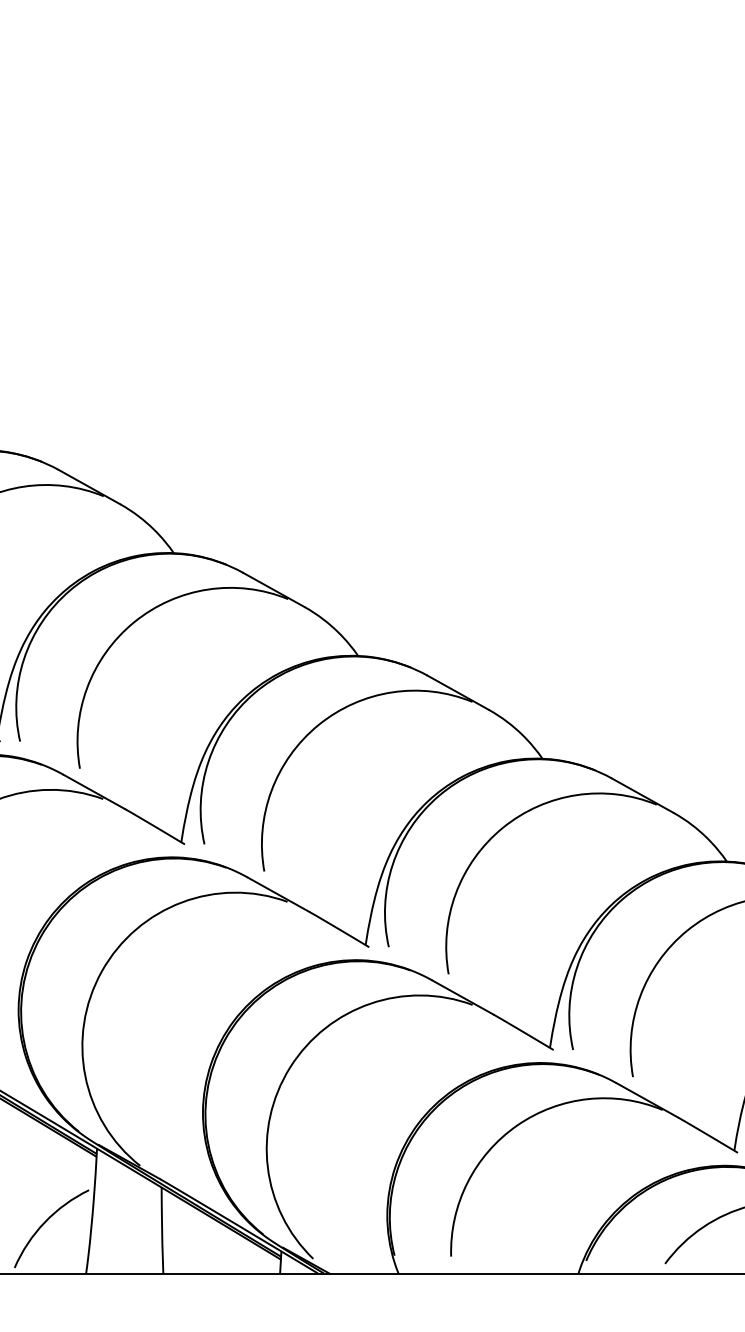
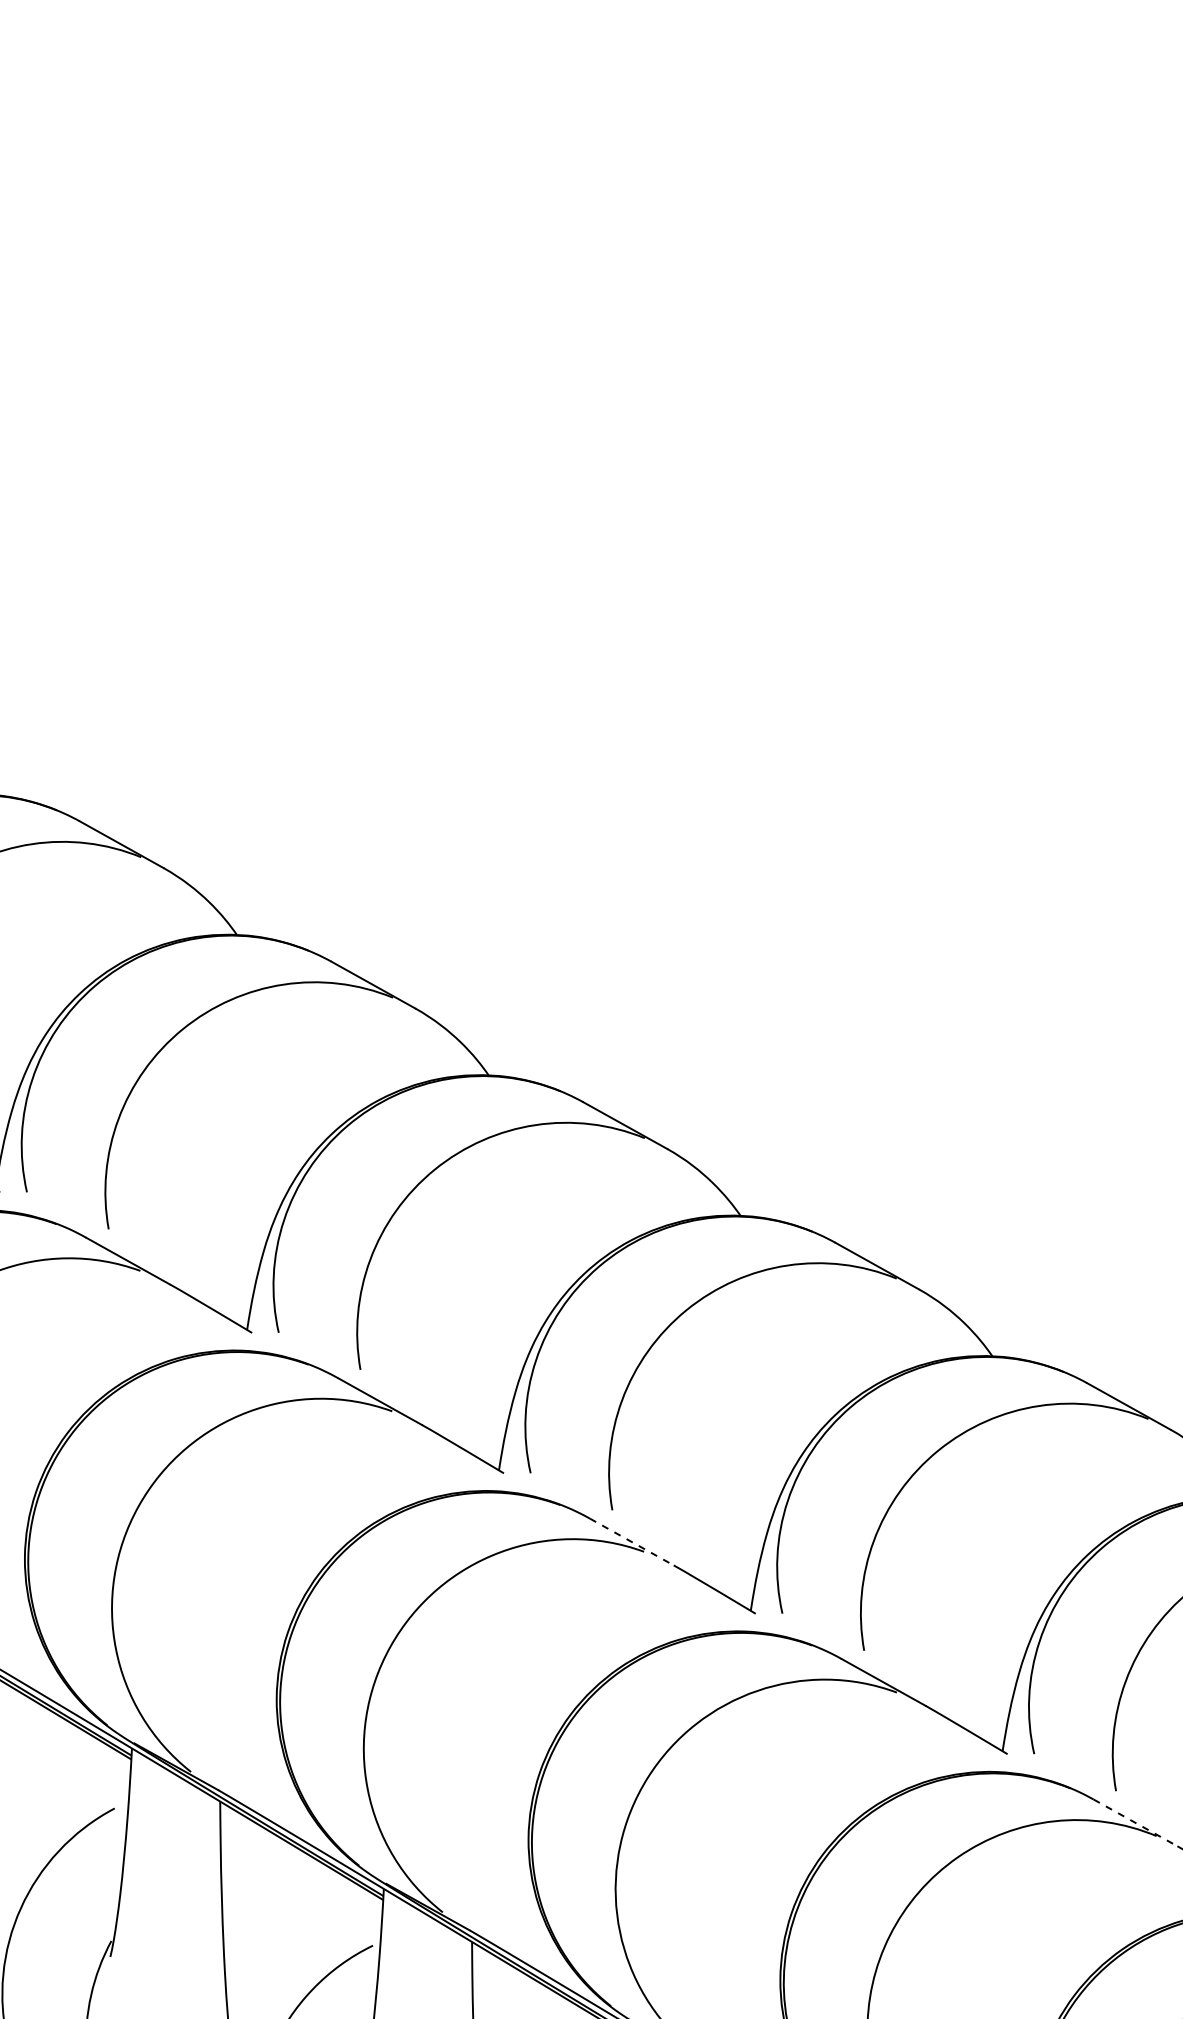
line: (278, 895) -> (631, 1542), solid -> dashed
line: (647, 1100) -> (1135, 1822), solid -> dashed

